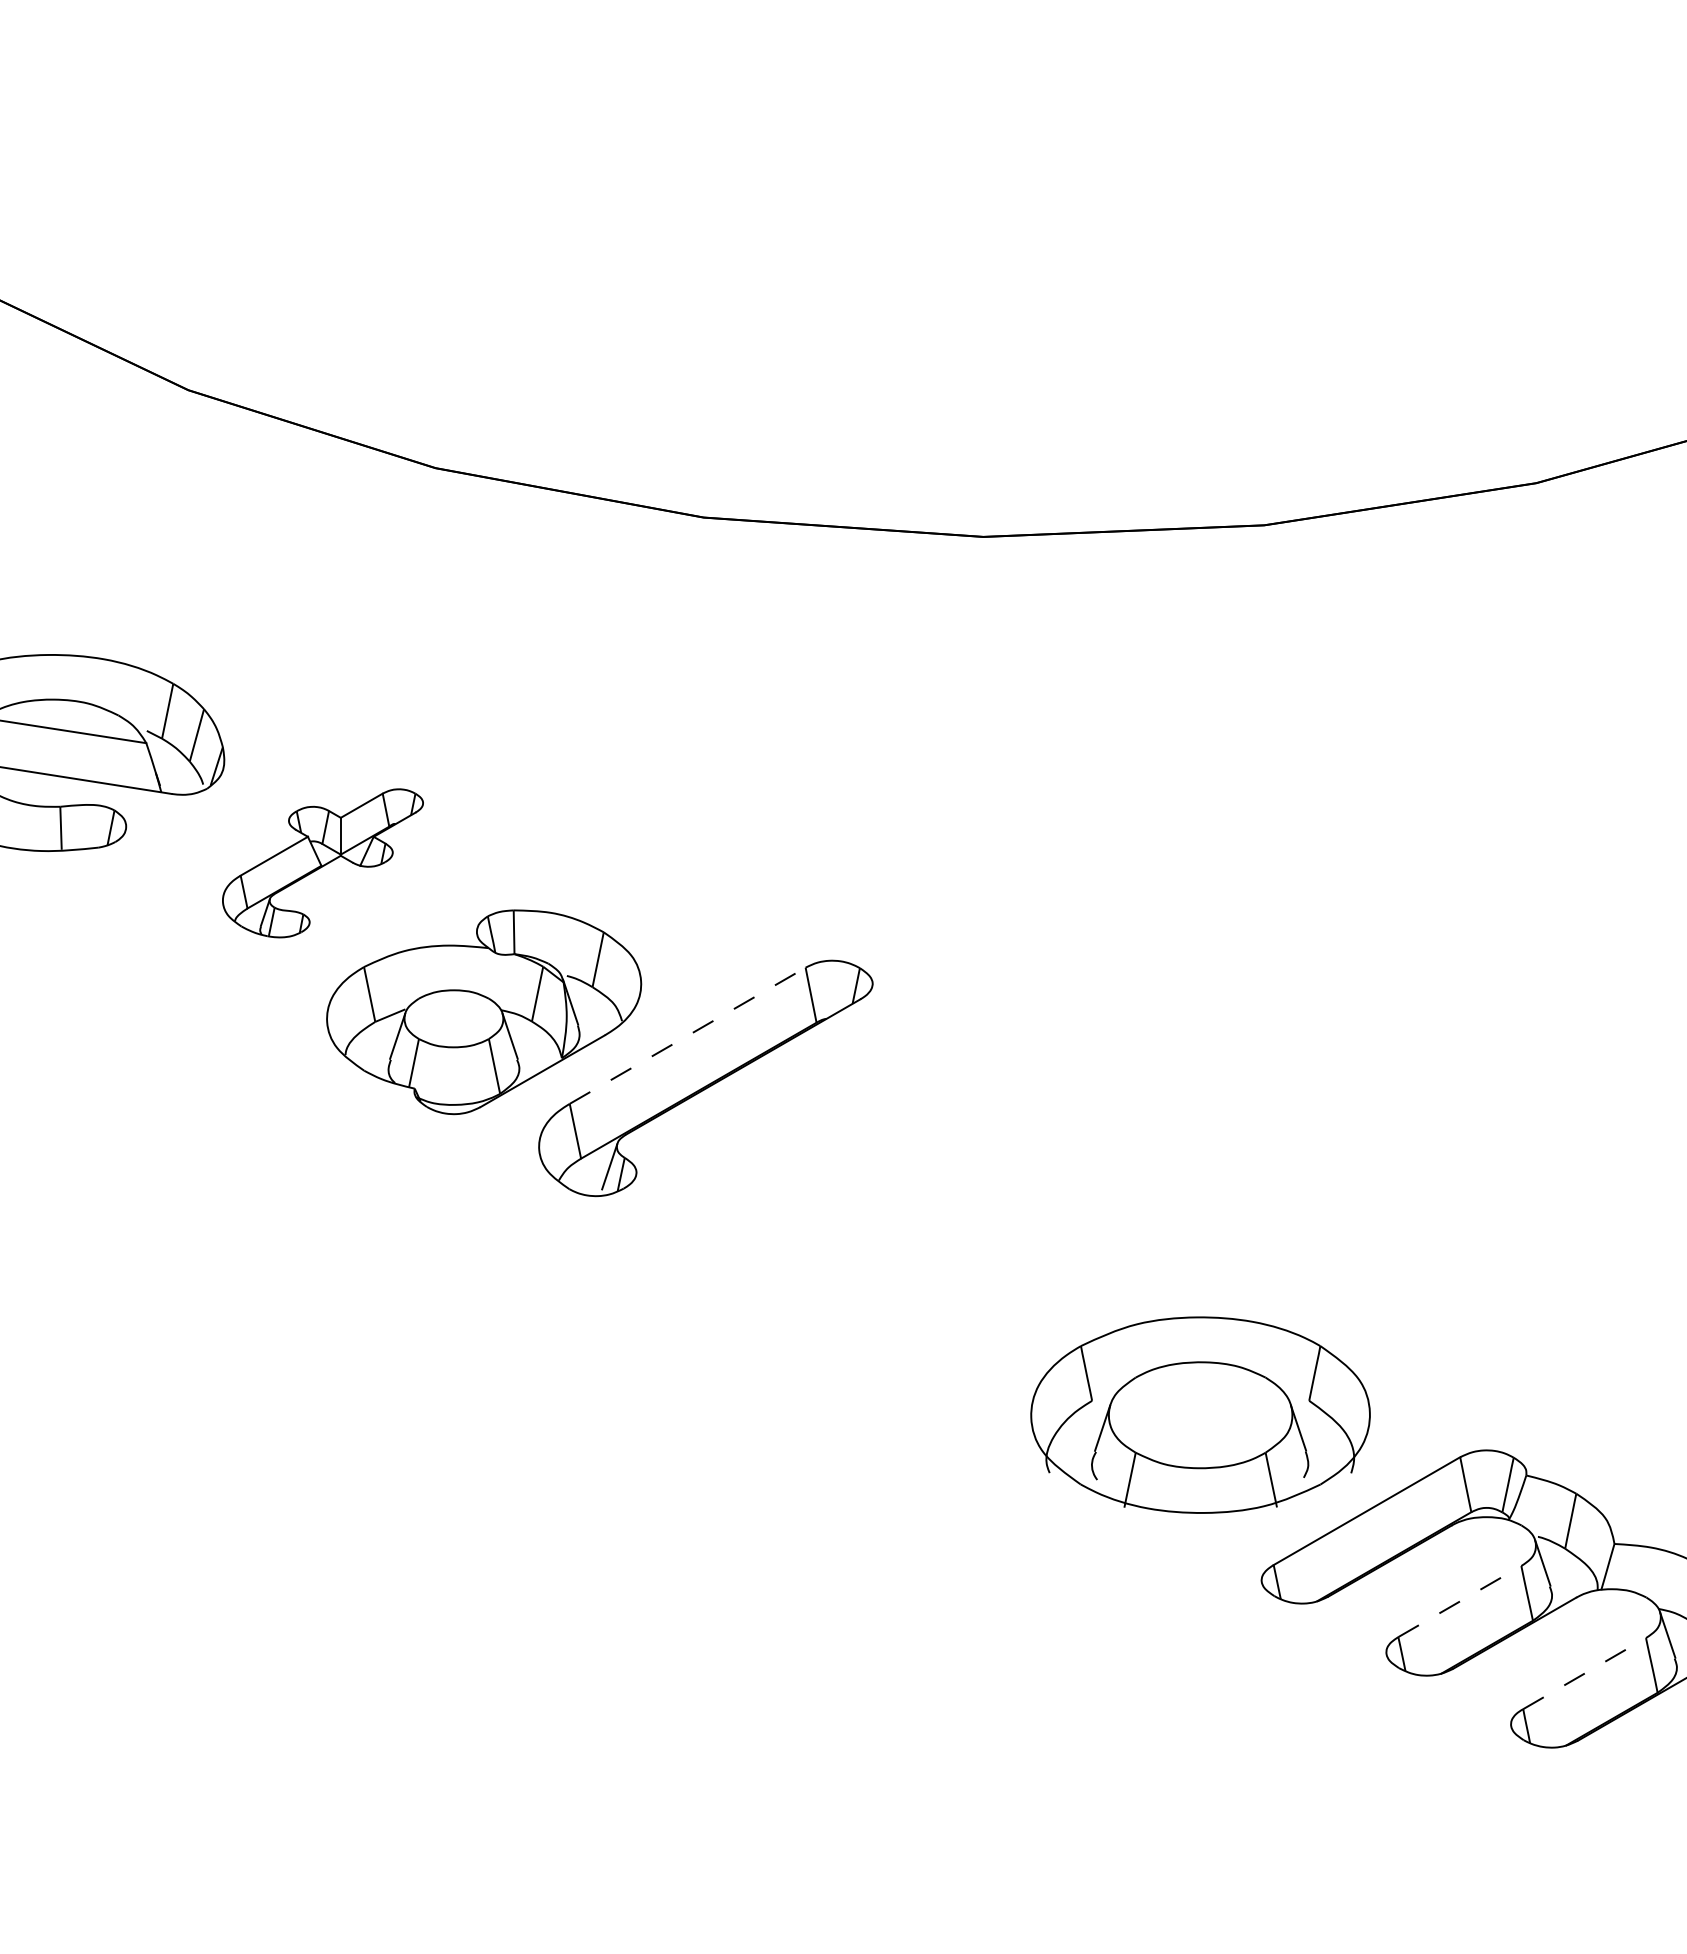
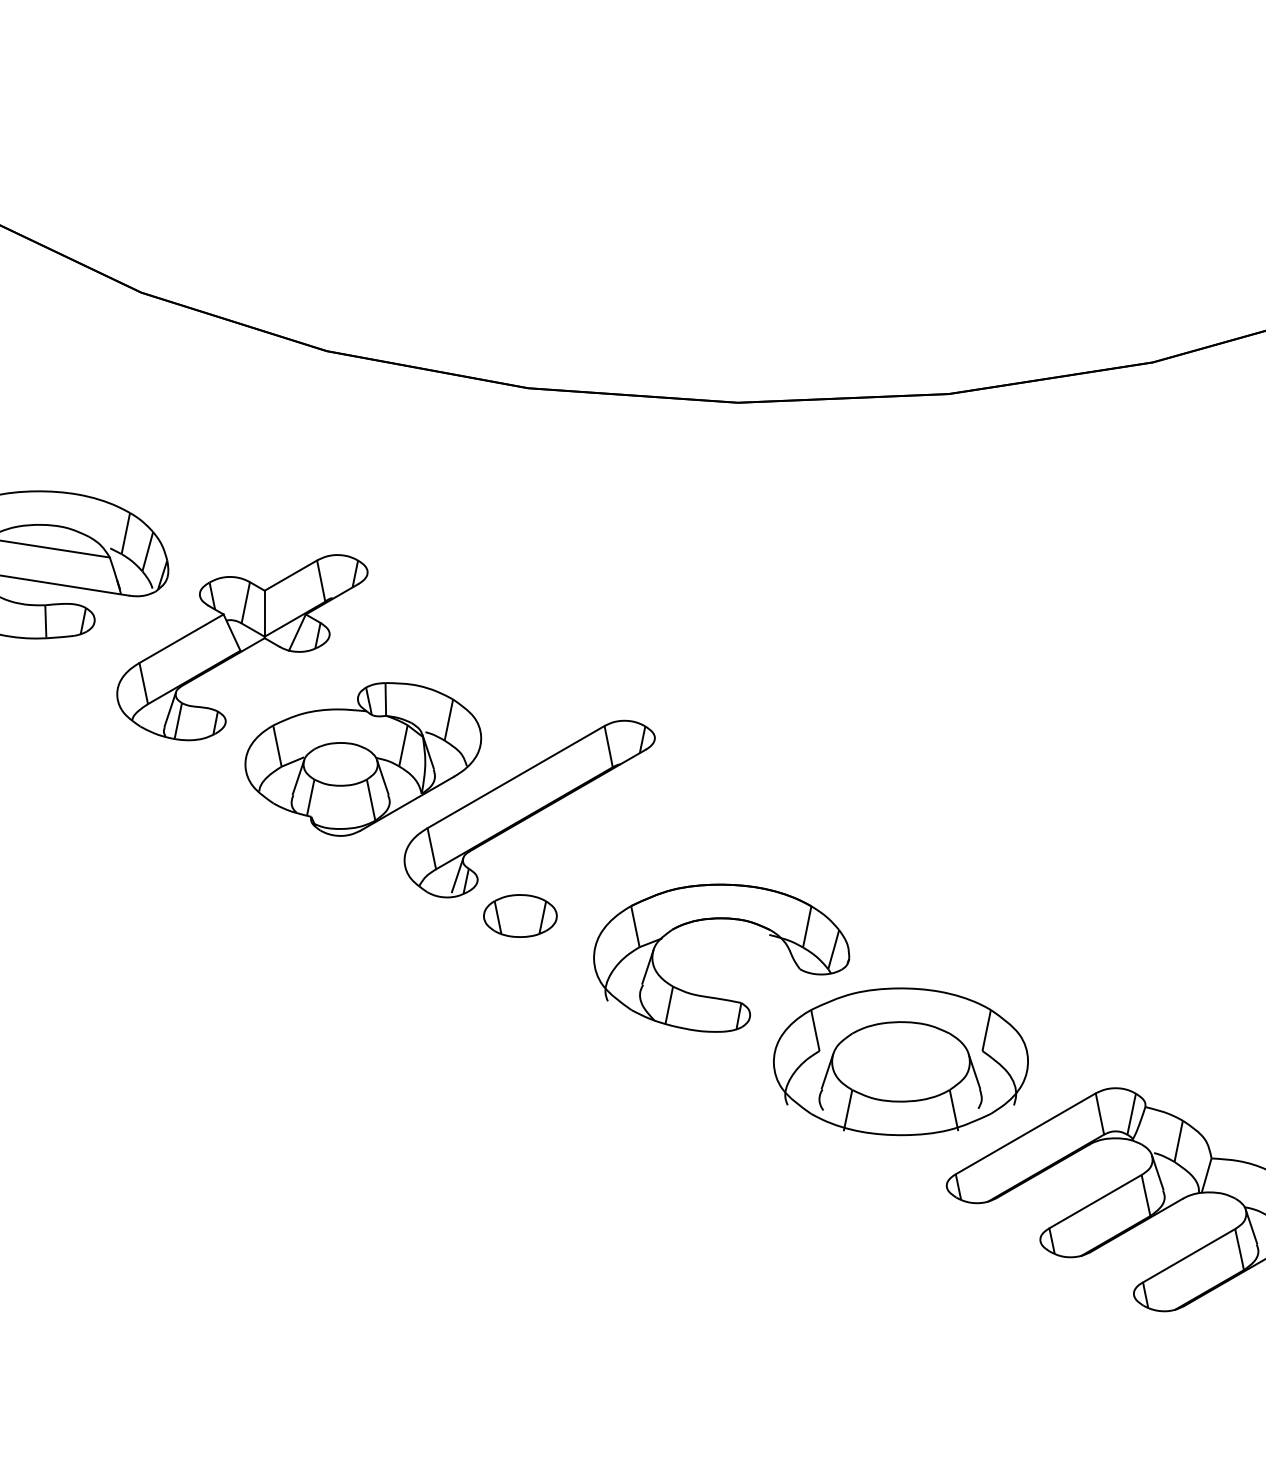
part: (322, 863) -> (242, 647), size x1.67
line: (688, 1035) -> (516, 776), dashed -> solid
part: (693, 1220) -> (520, 915), added
part: (967, 1225) -> (726, 919), added
line: (1460, 1601) -> (1095, 1201), dashed -> solid
line: (1584, 1673) -> (1189, 1255), dashed -> solid

